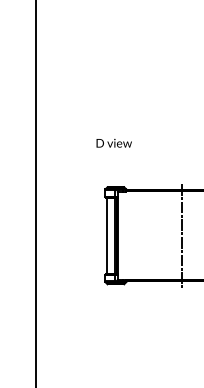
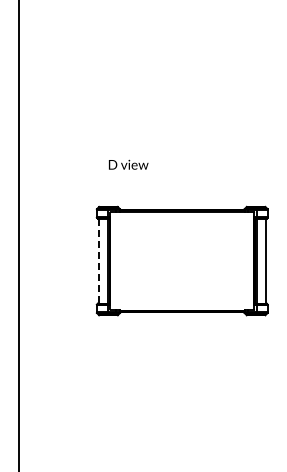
text: (114, 142) -> (128, 164), moved
line: (106, 236) -> (98, 261), solid -> dashed
line: (182, 236) -> (182, 261), removed

